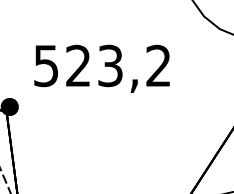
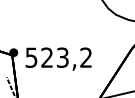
text: (101, 67) -> (58, 58), moved

